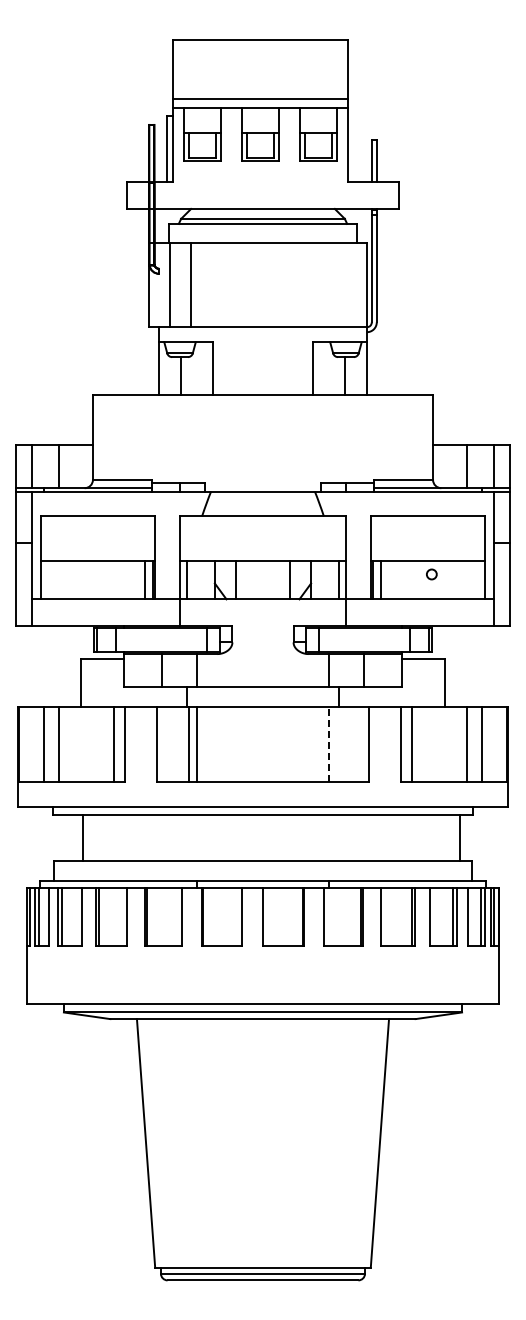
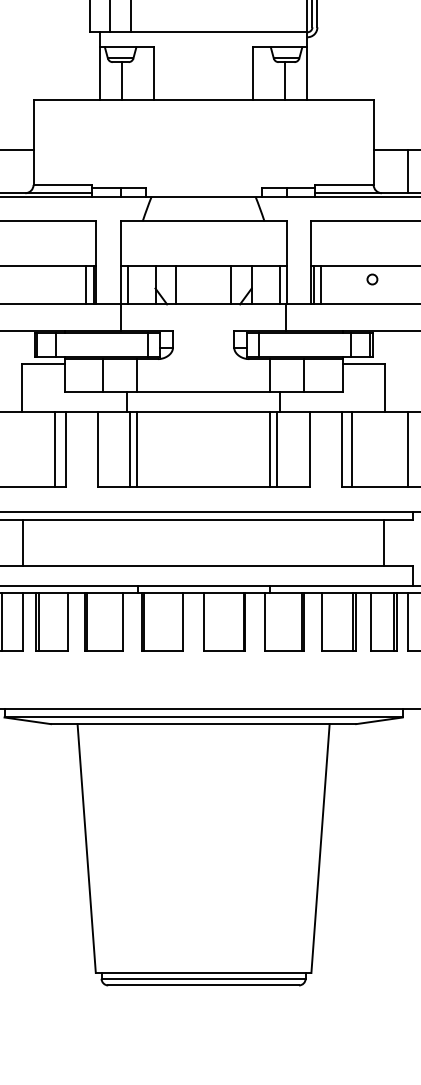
line: (329, 744) -> (270, 449), dashed -> solid
line: (336, 744) -> (277, 449), added
line: (460, 837) -> (384, 542), moved

